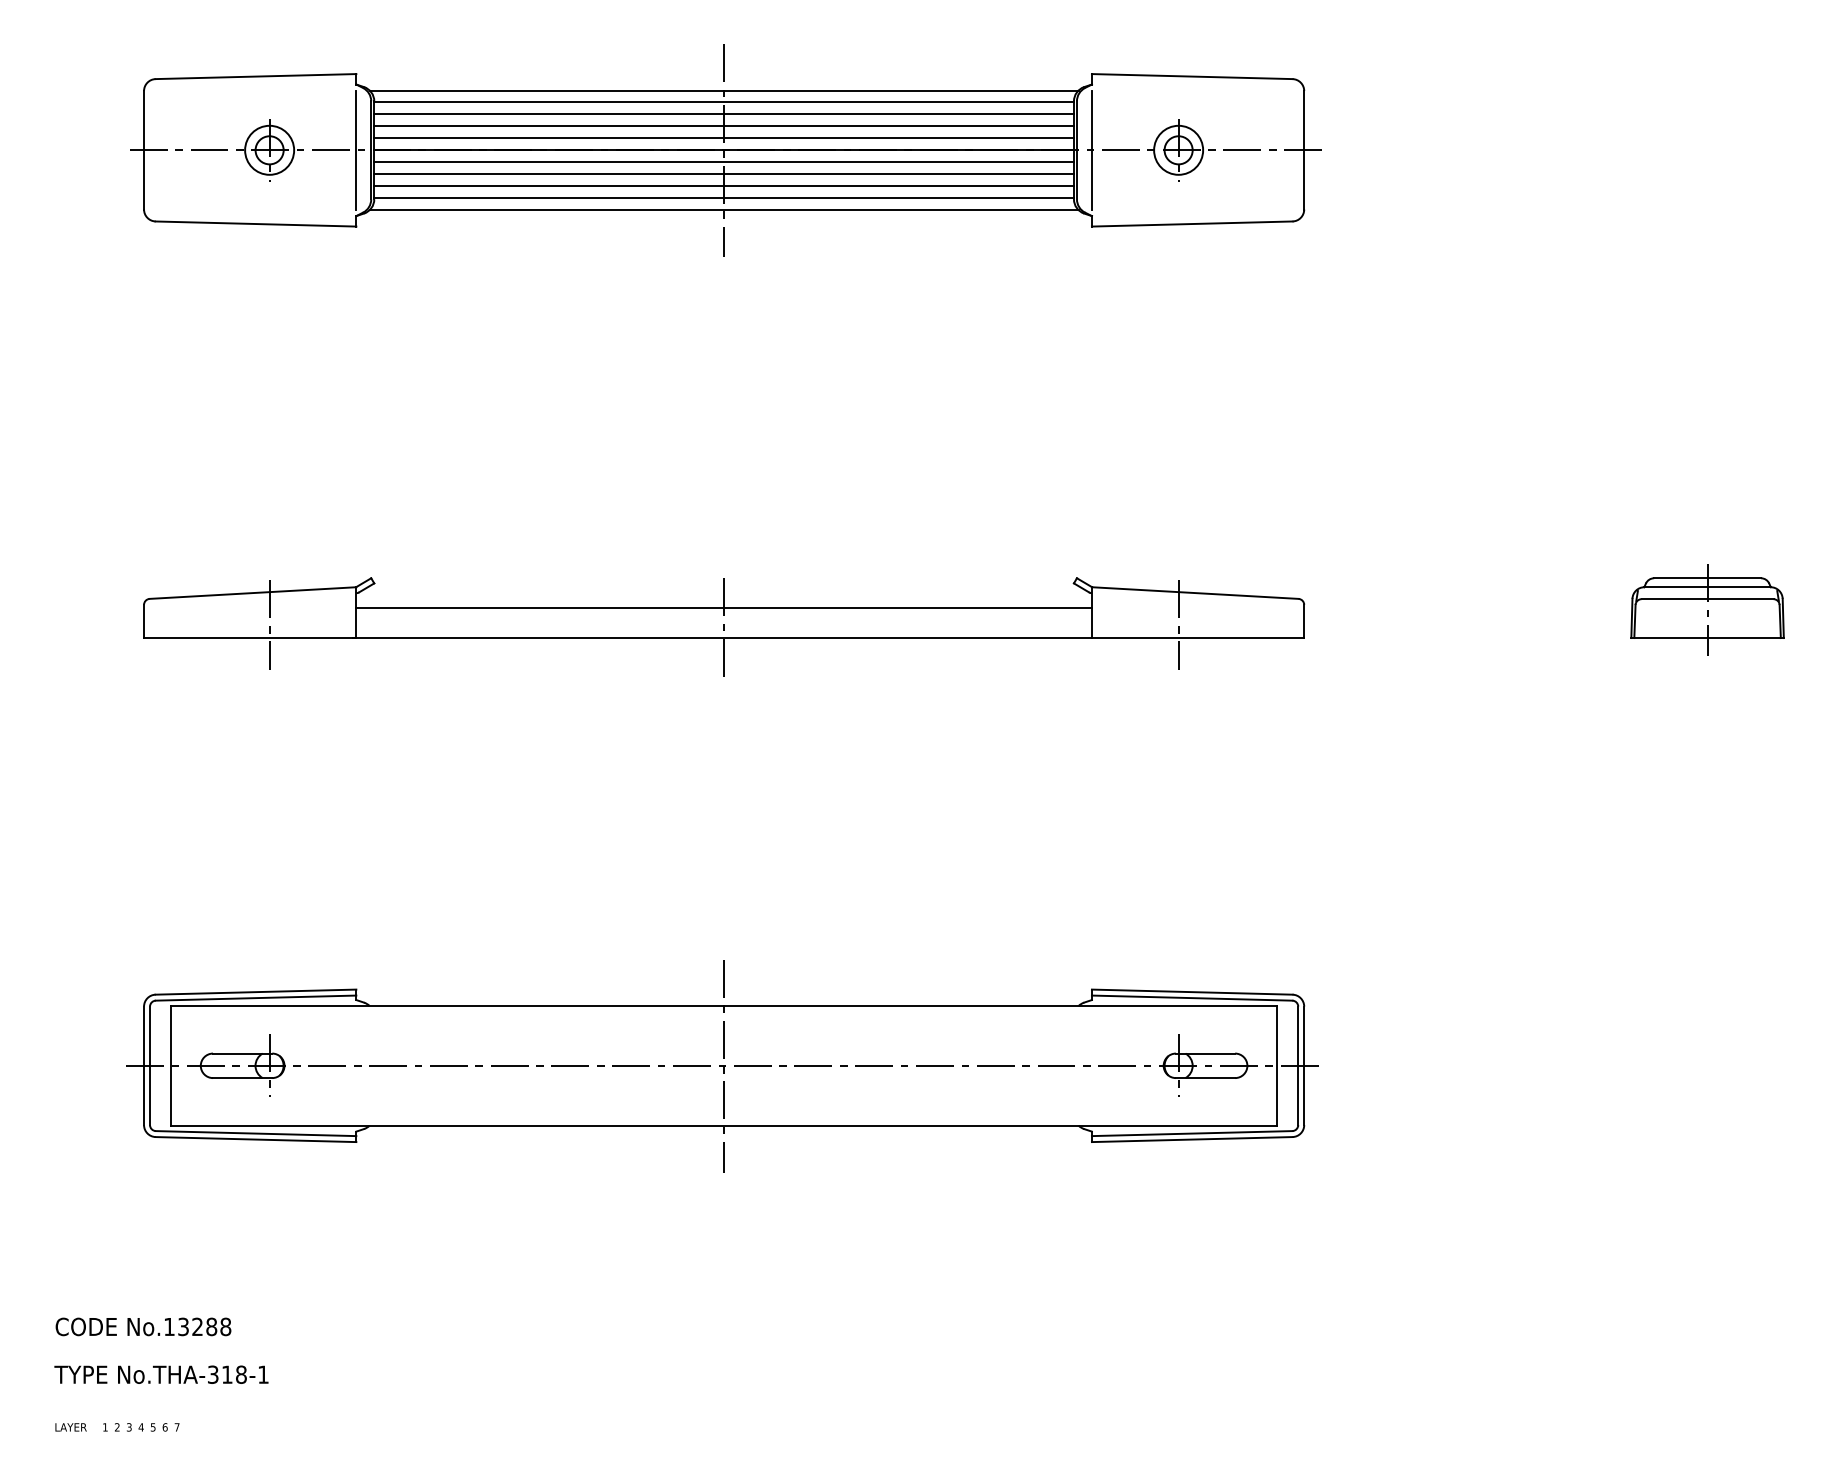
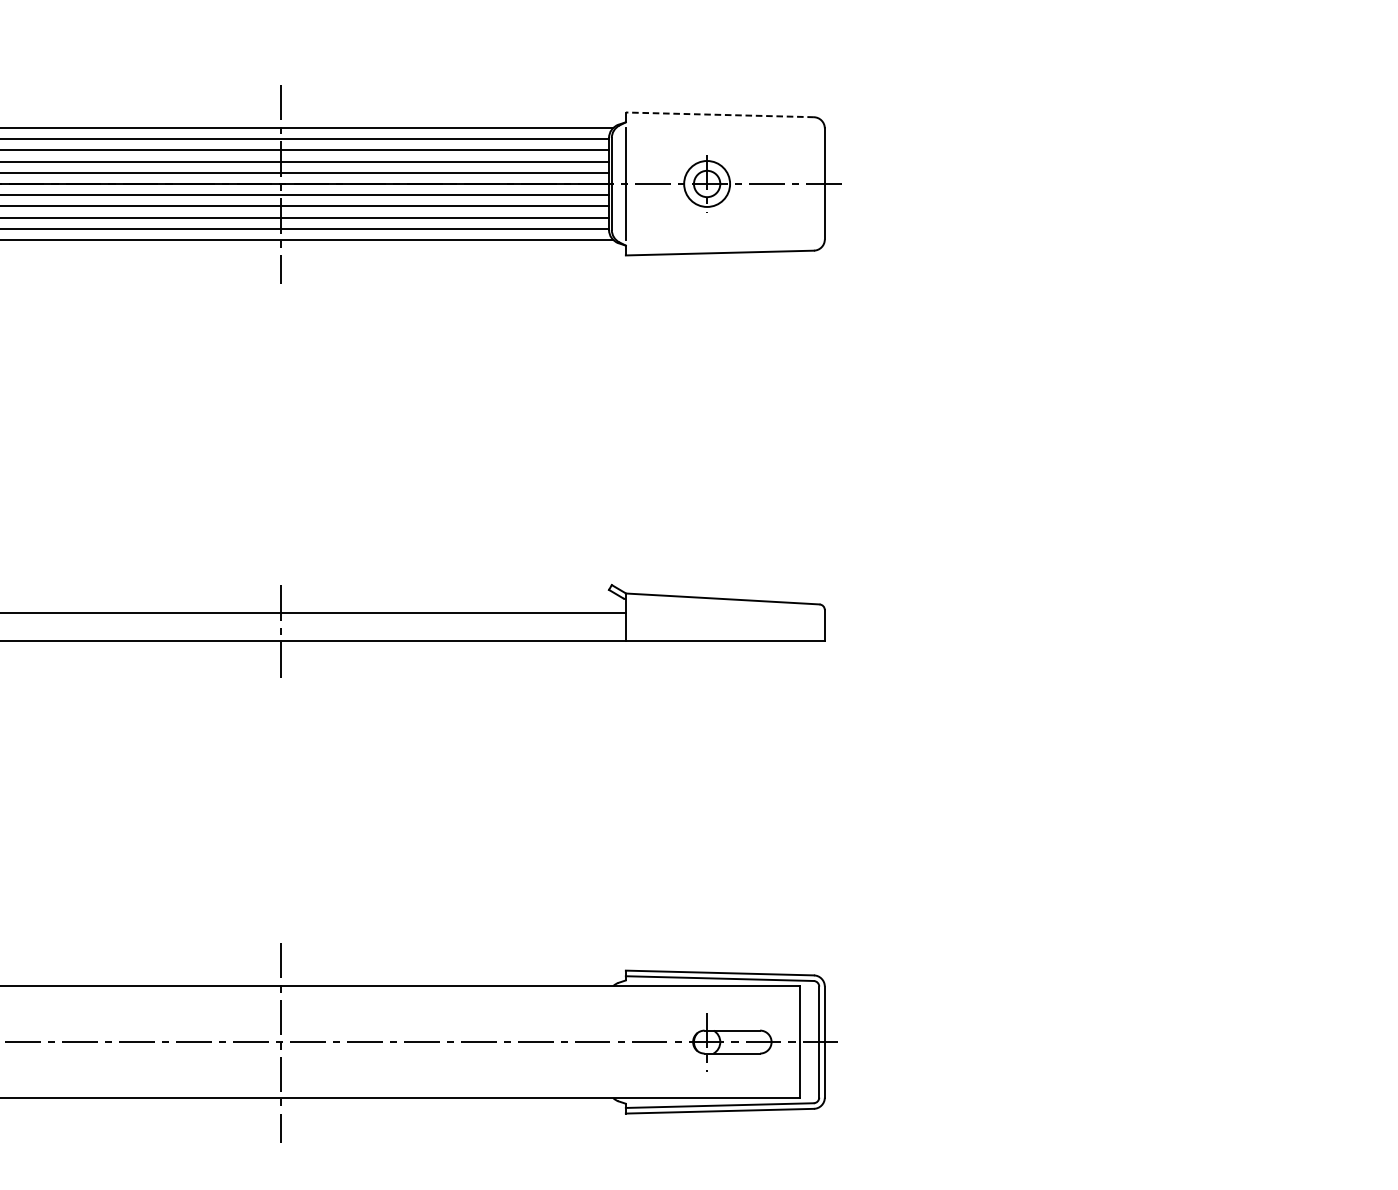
line: (1191, 76) -> (719, 114), solid -> dashed
part: (1707, 609) -> (1202, 614), removed
line: (1178, 624) -> (707, 628), removed

